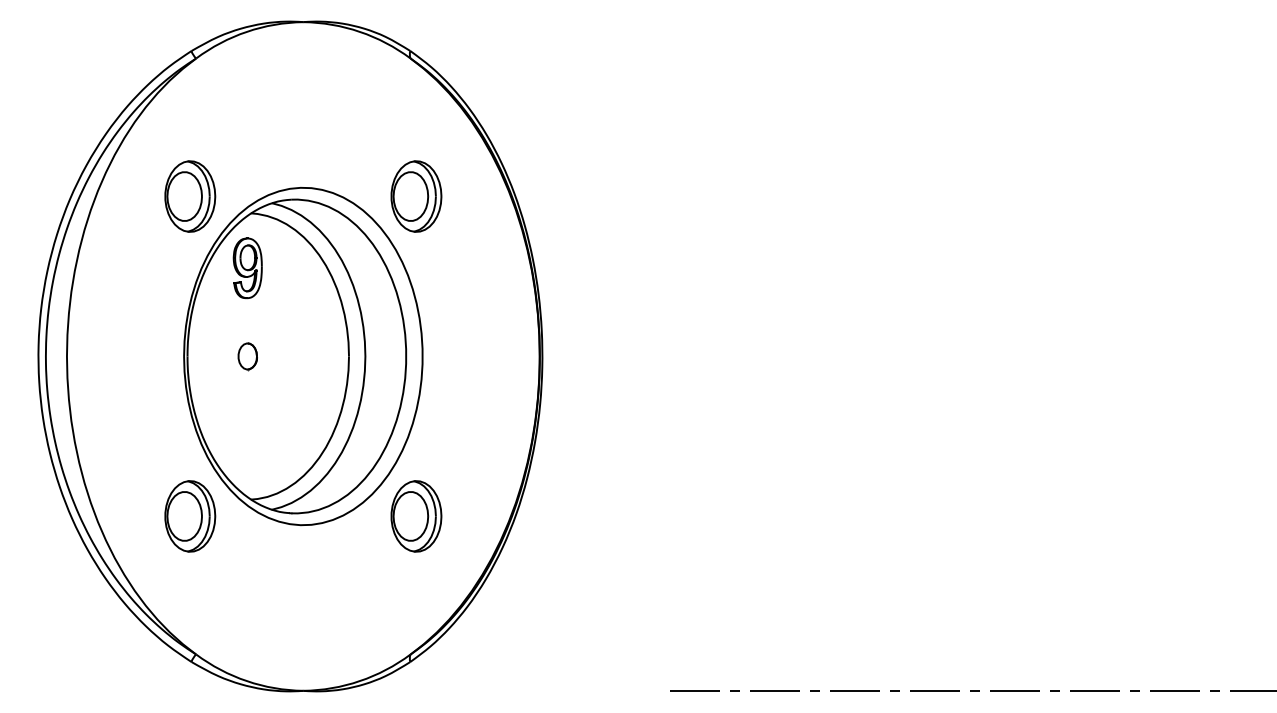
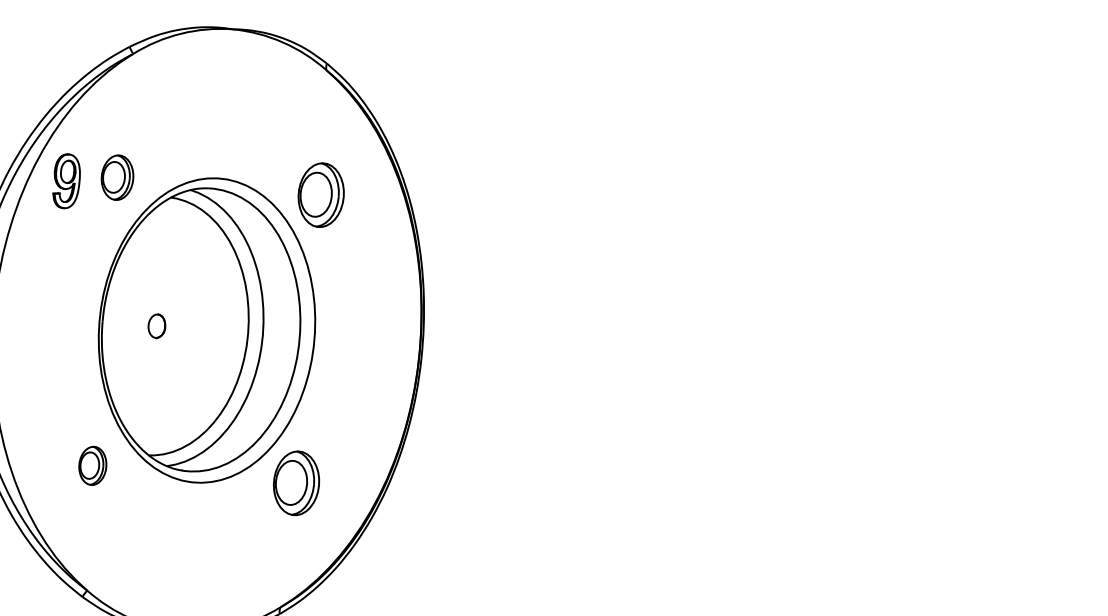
part: (190, 196) -> (117, 177), size x0.7
part: (247, 268) -> (66, 181), moved
part: (190, 516) -> (92, 465), size x0.6

